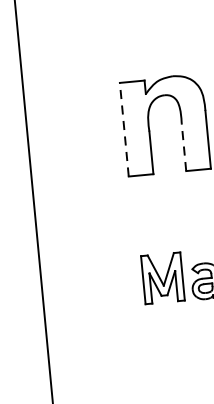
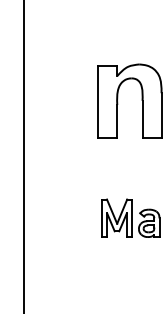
line: (124, 129) -> (98, 101), dashed -> solid
line: (183, 147) -> (142, 119), dashed -> solid

